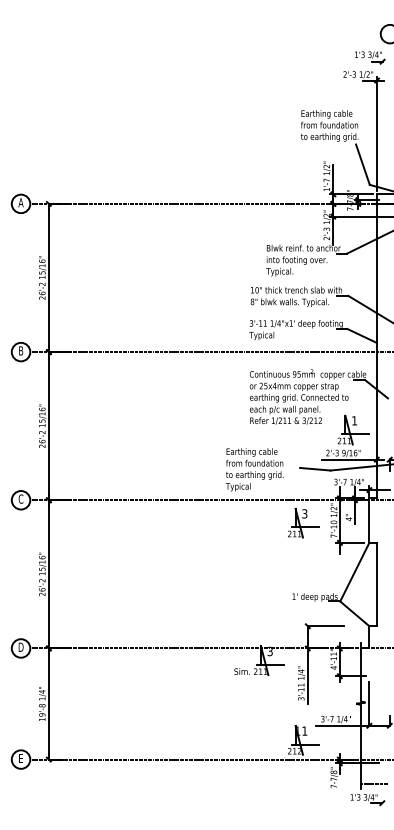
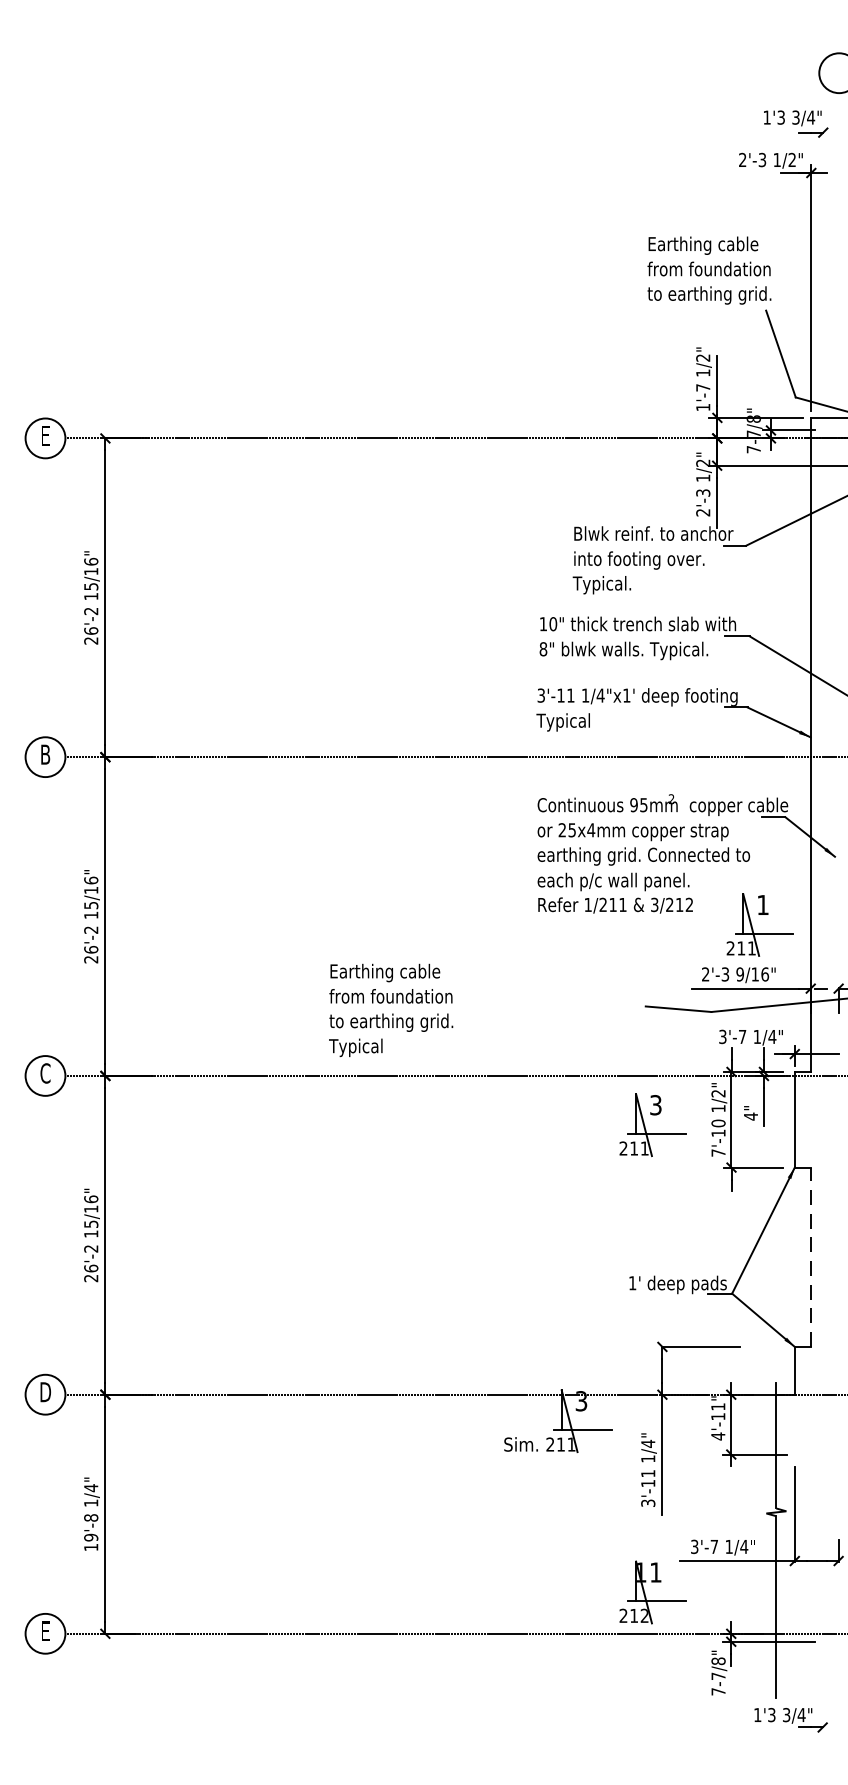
text: (20, 202) -> (44, 435), A -> E
text: (254, 469) -> (390, 1009), moved
line: (376, 584) -> (810, 1257), solid -> dashed
line: (374, 784) -> (805, 1687), removed

